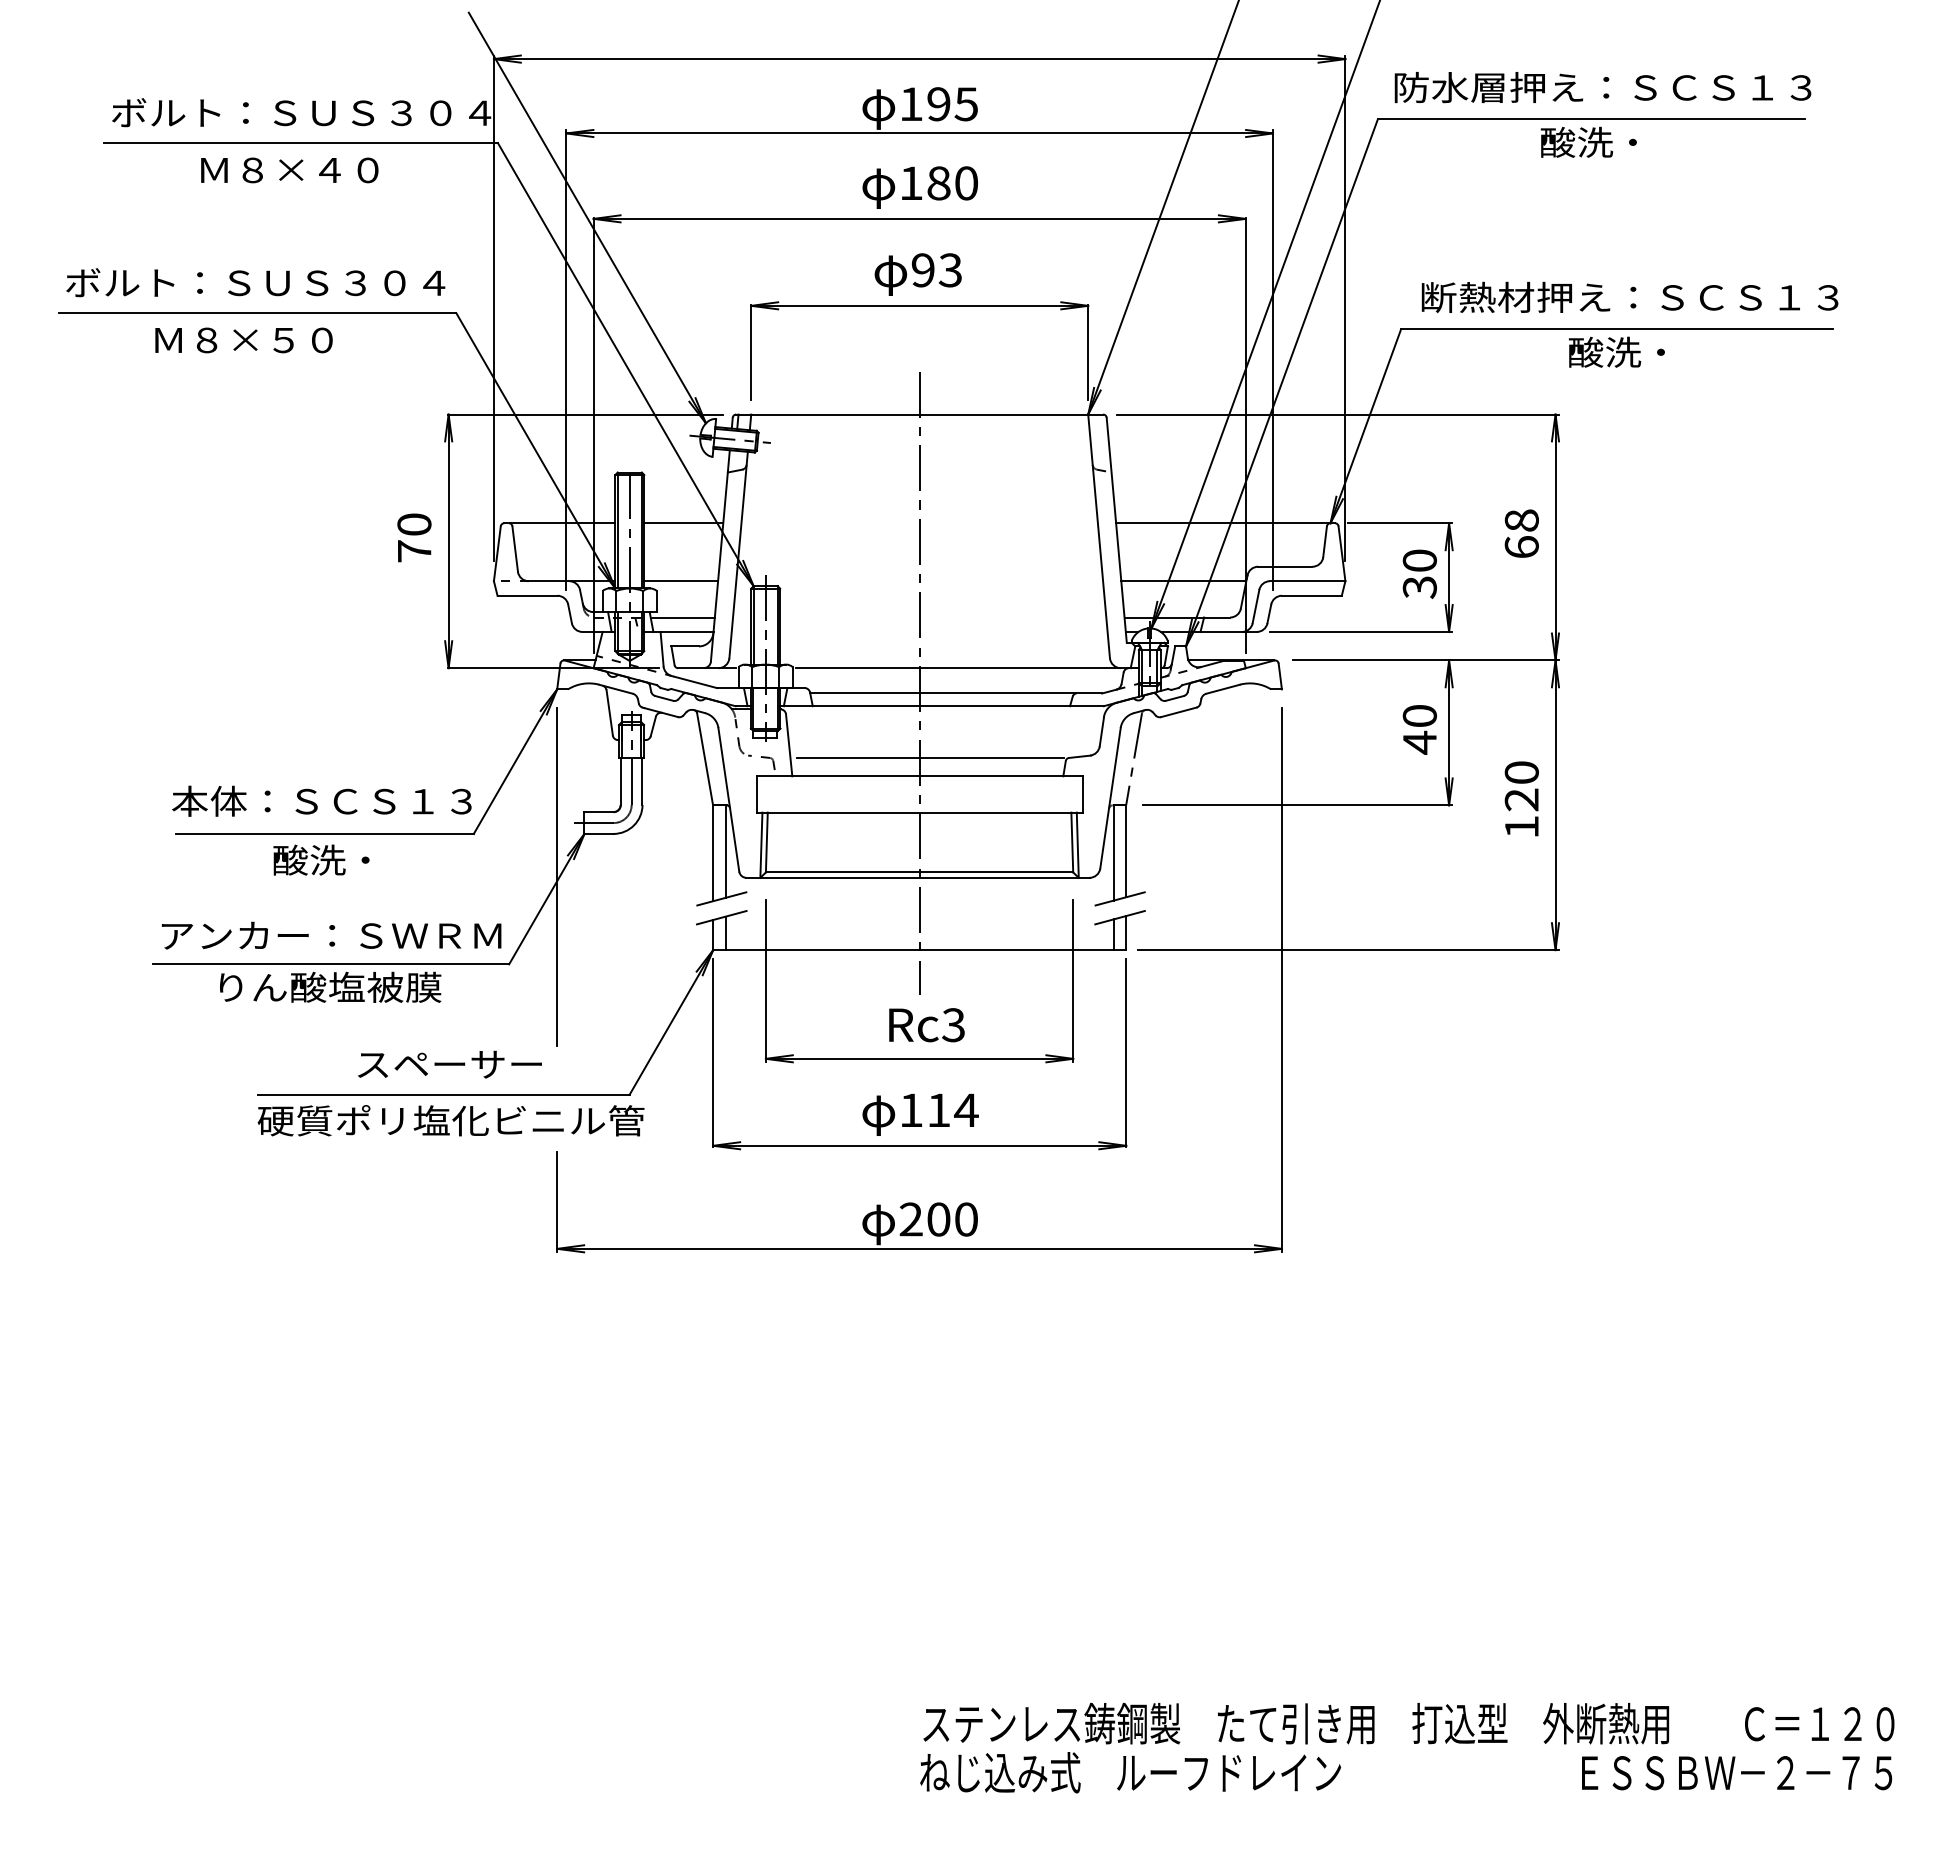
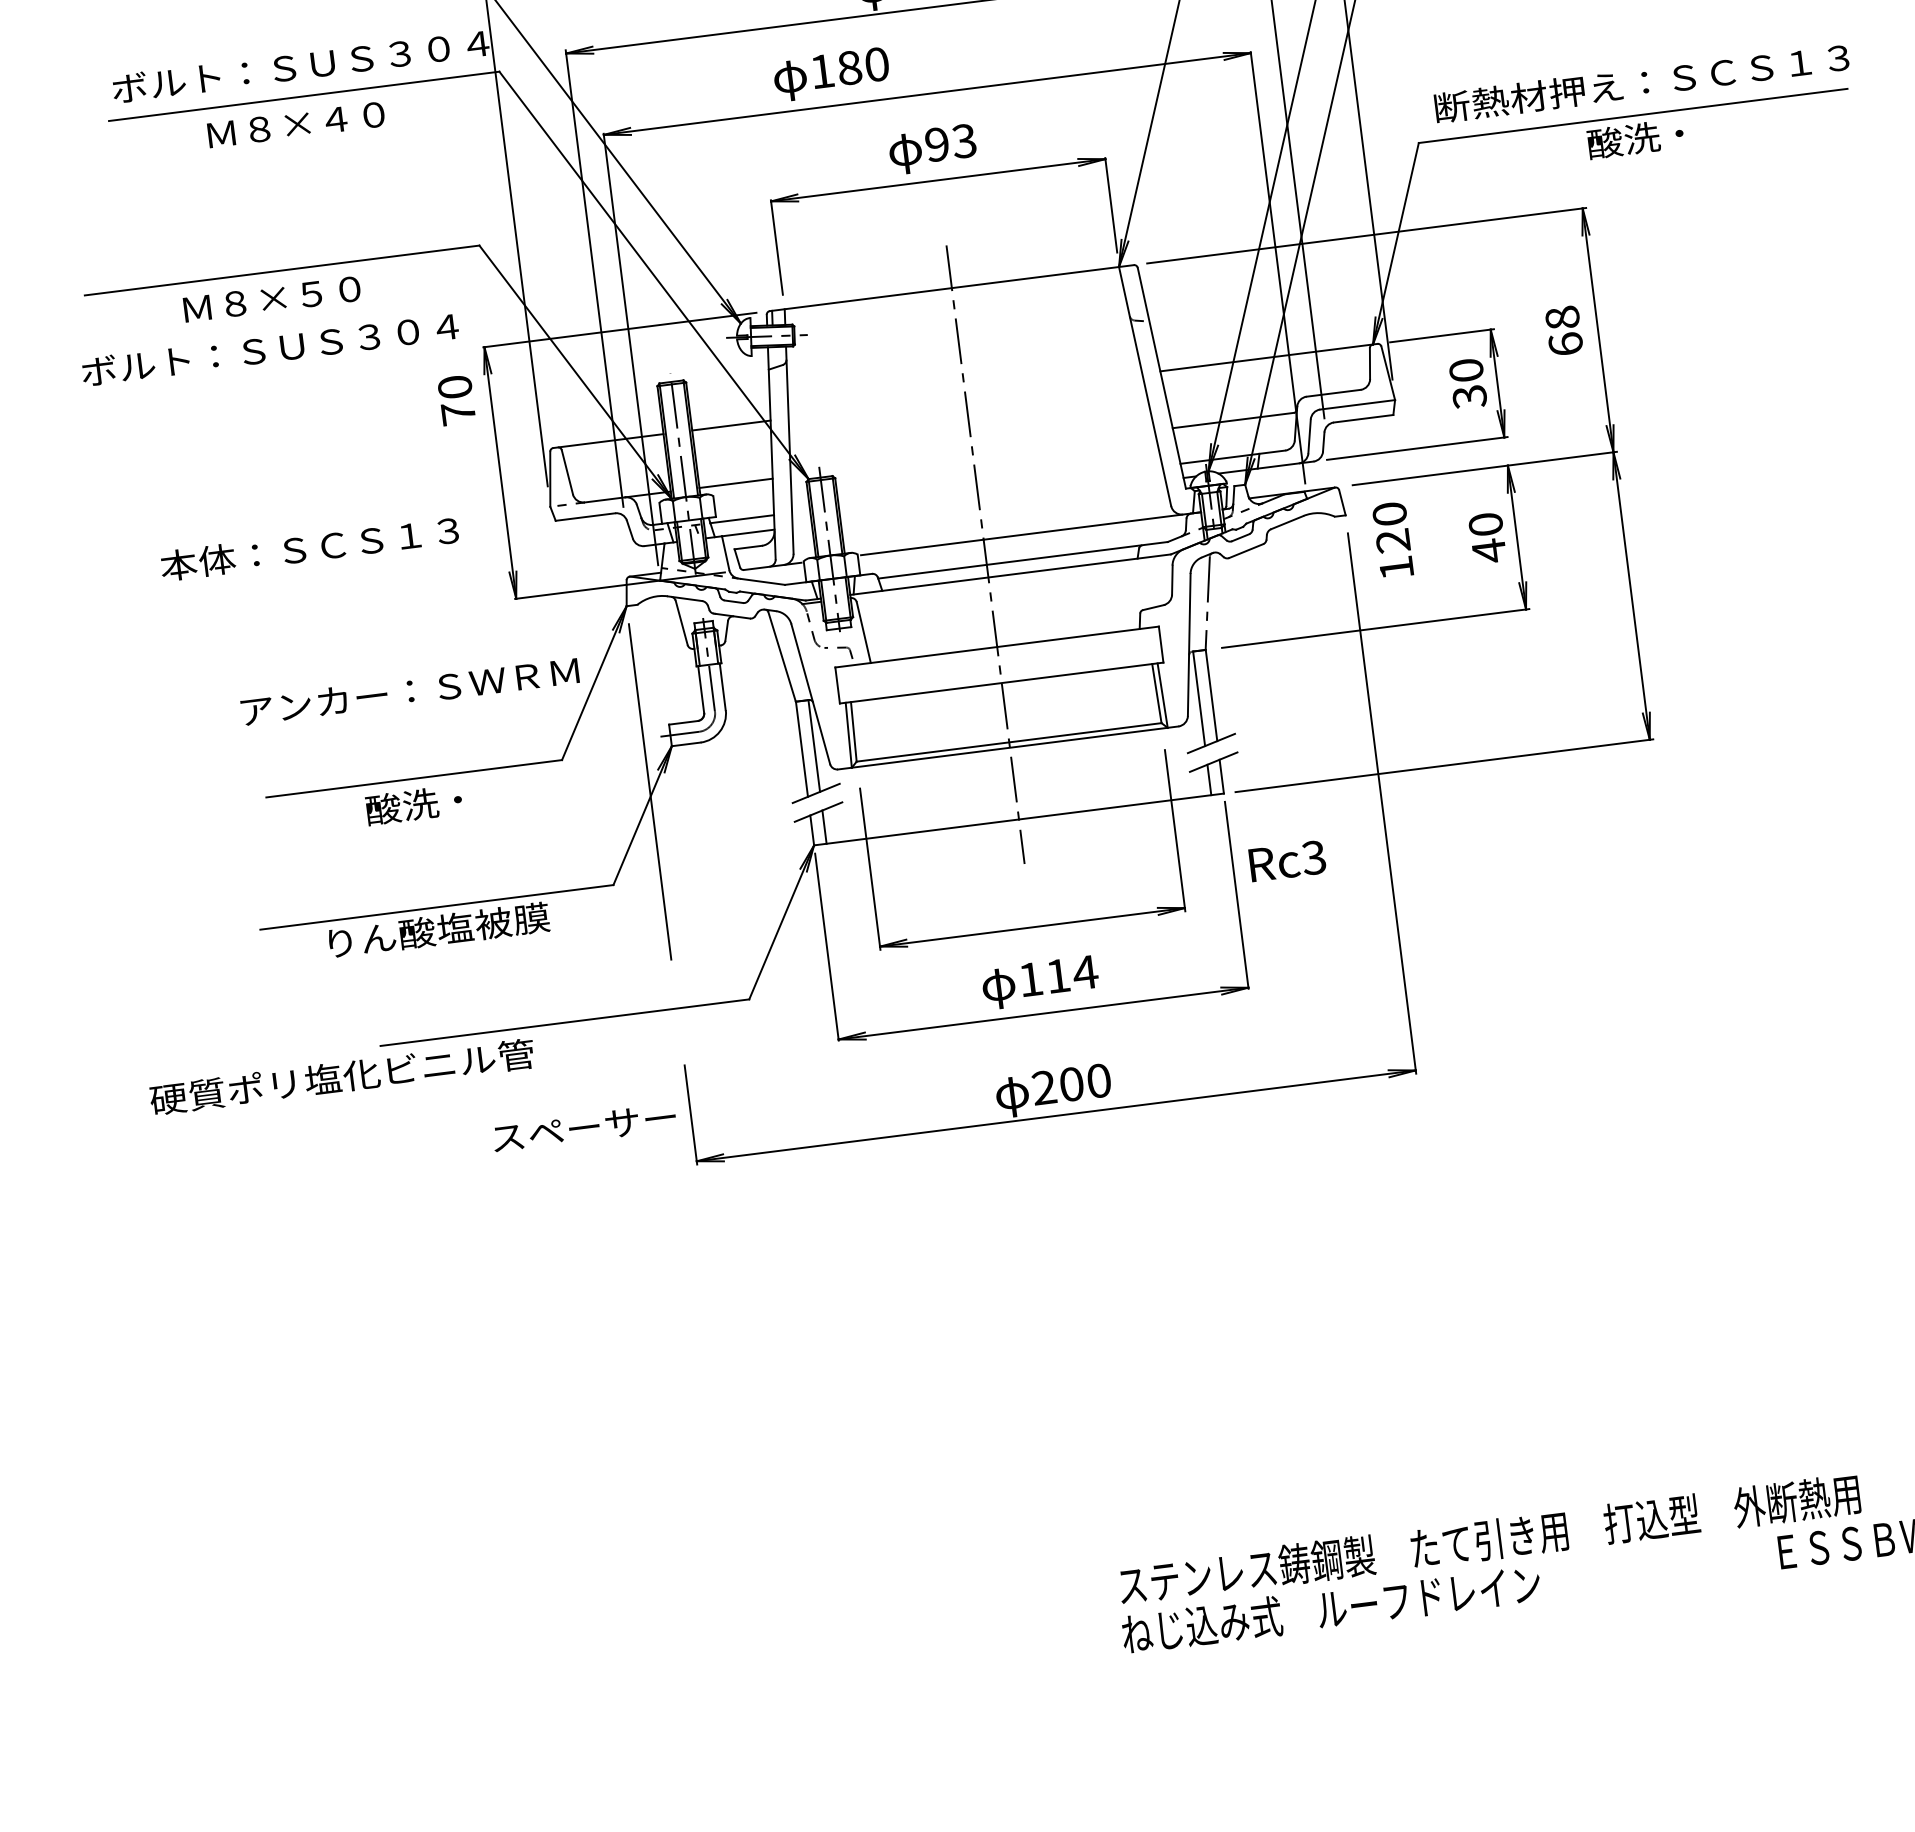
text: (919, 187) -> (830, 74), moved
text: (255, 282) -> (269, 349), moved
text: (414, 537) -> (456, 399), moved
line: (930, 758) -> (1005, 628), removed
text: (1521, 798) -> (1392, 539), moved
text: (321, 800) -> (309, 547), moved
text: (331, 935) -> (409, 691), moved
text: (926, 1025) -> (1287, 861), moved
text: (449, 1064) -> (583, 1127), moved
text: (450, 1120) -> (341, 1076), moved

